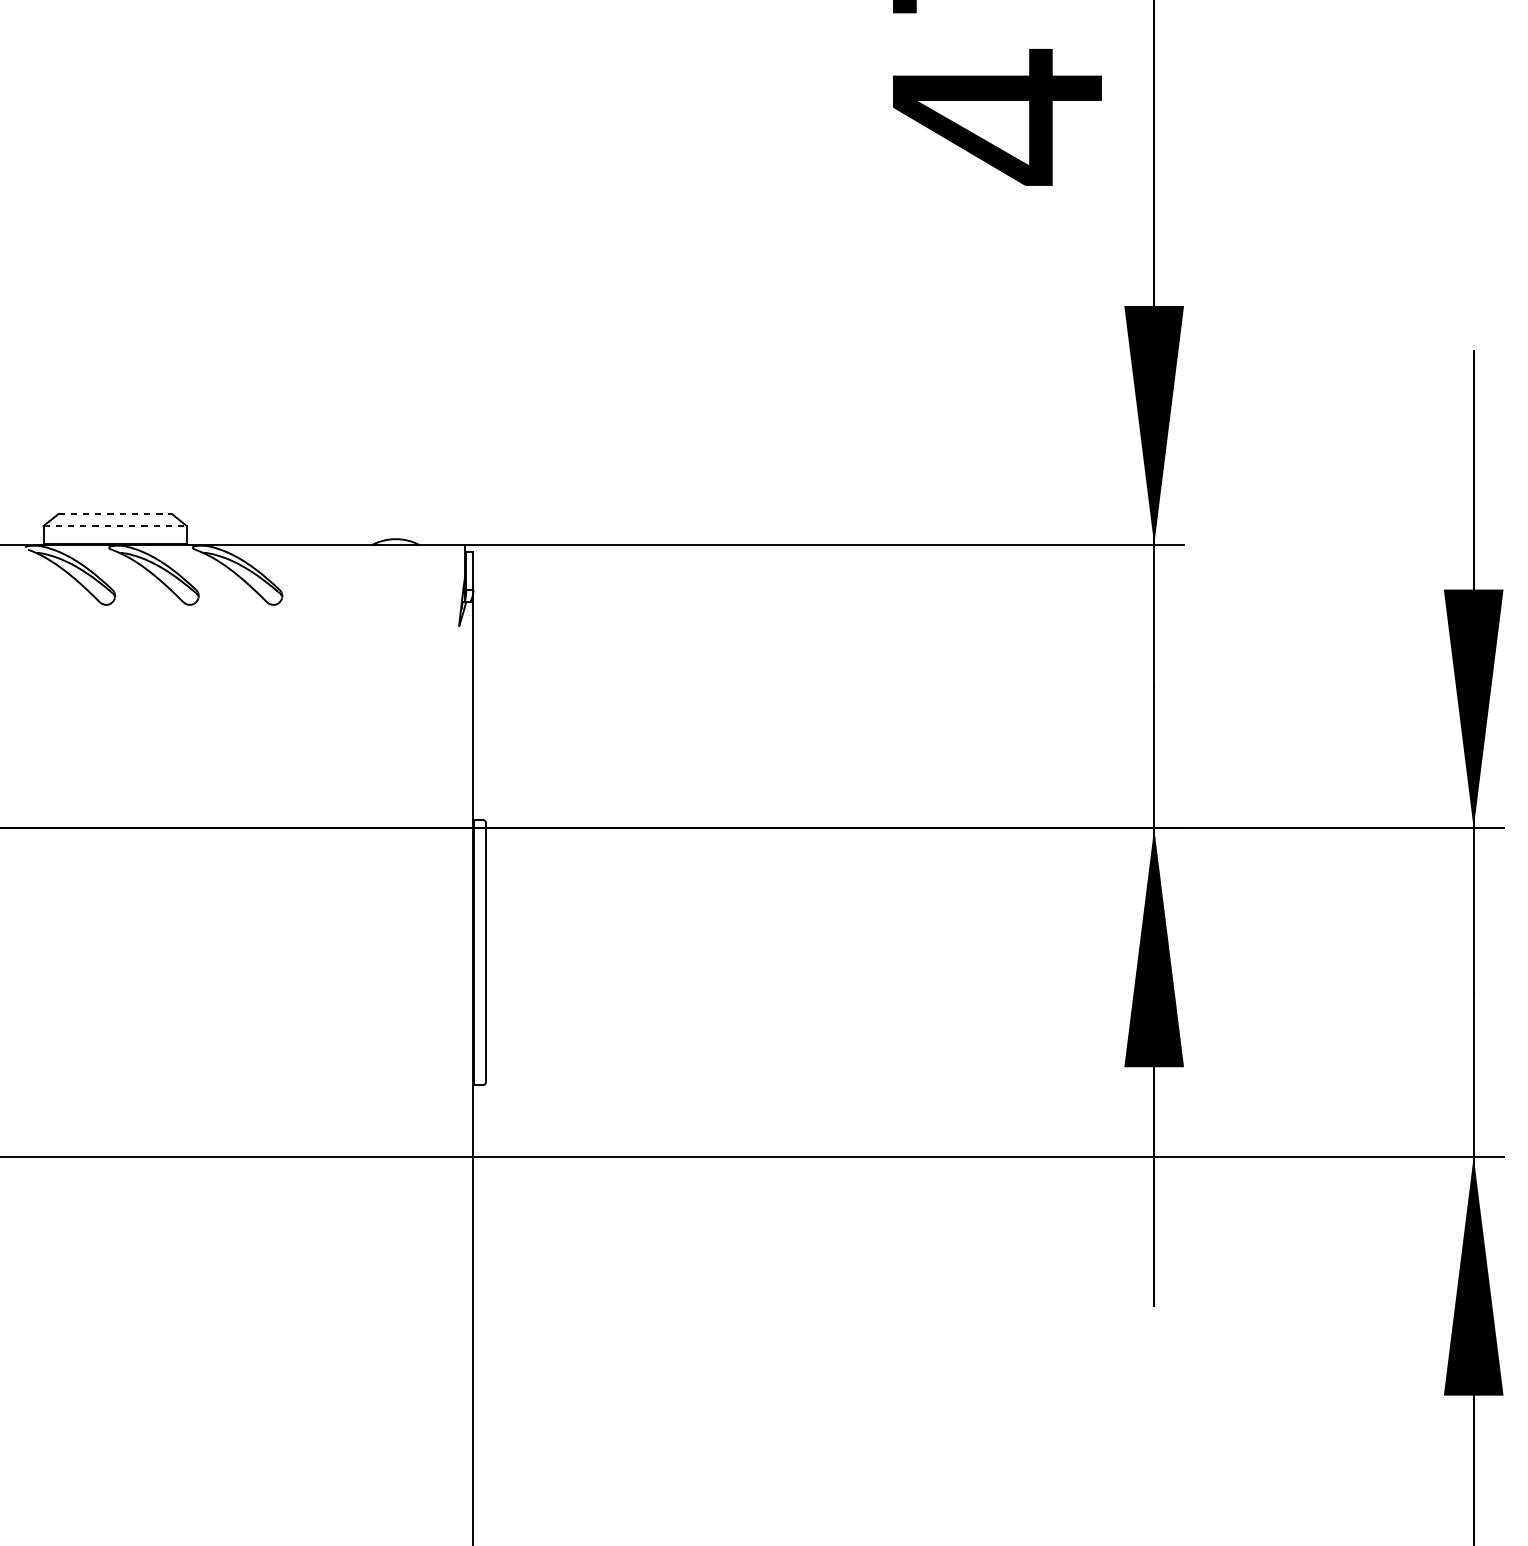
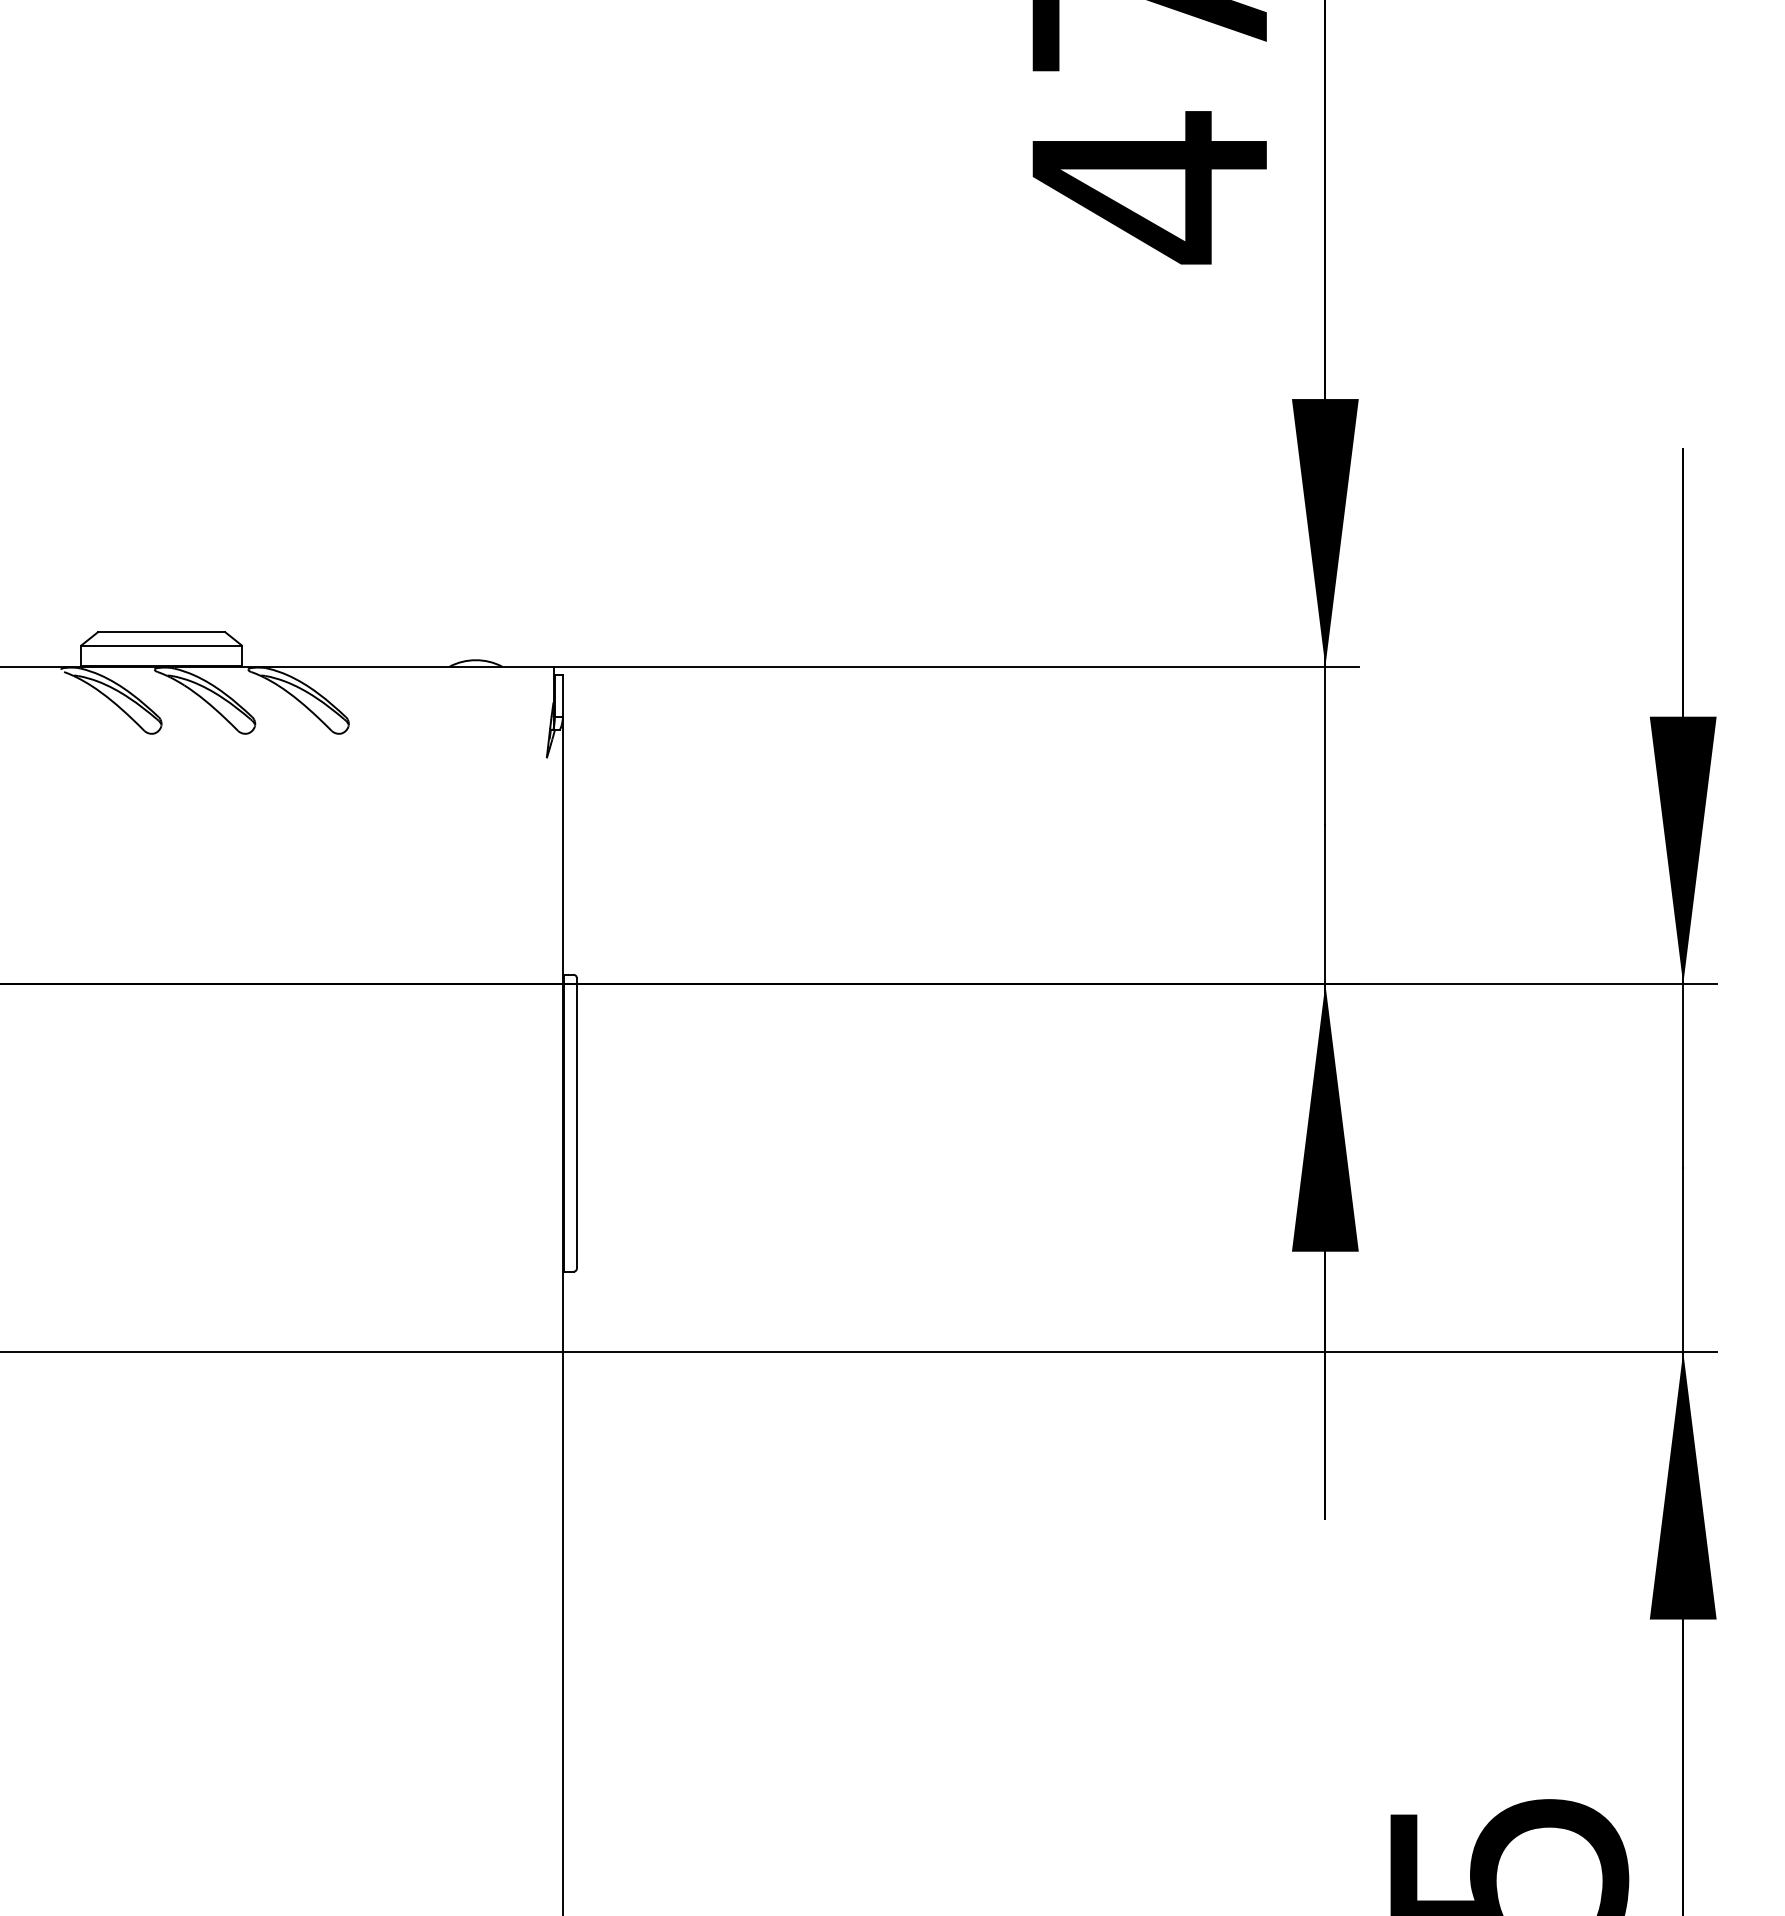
line: (115, 514) -> (161, 632), dashed -> solid
line: (115, 526) -> (162, 645), dashed -> solid

